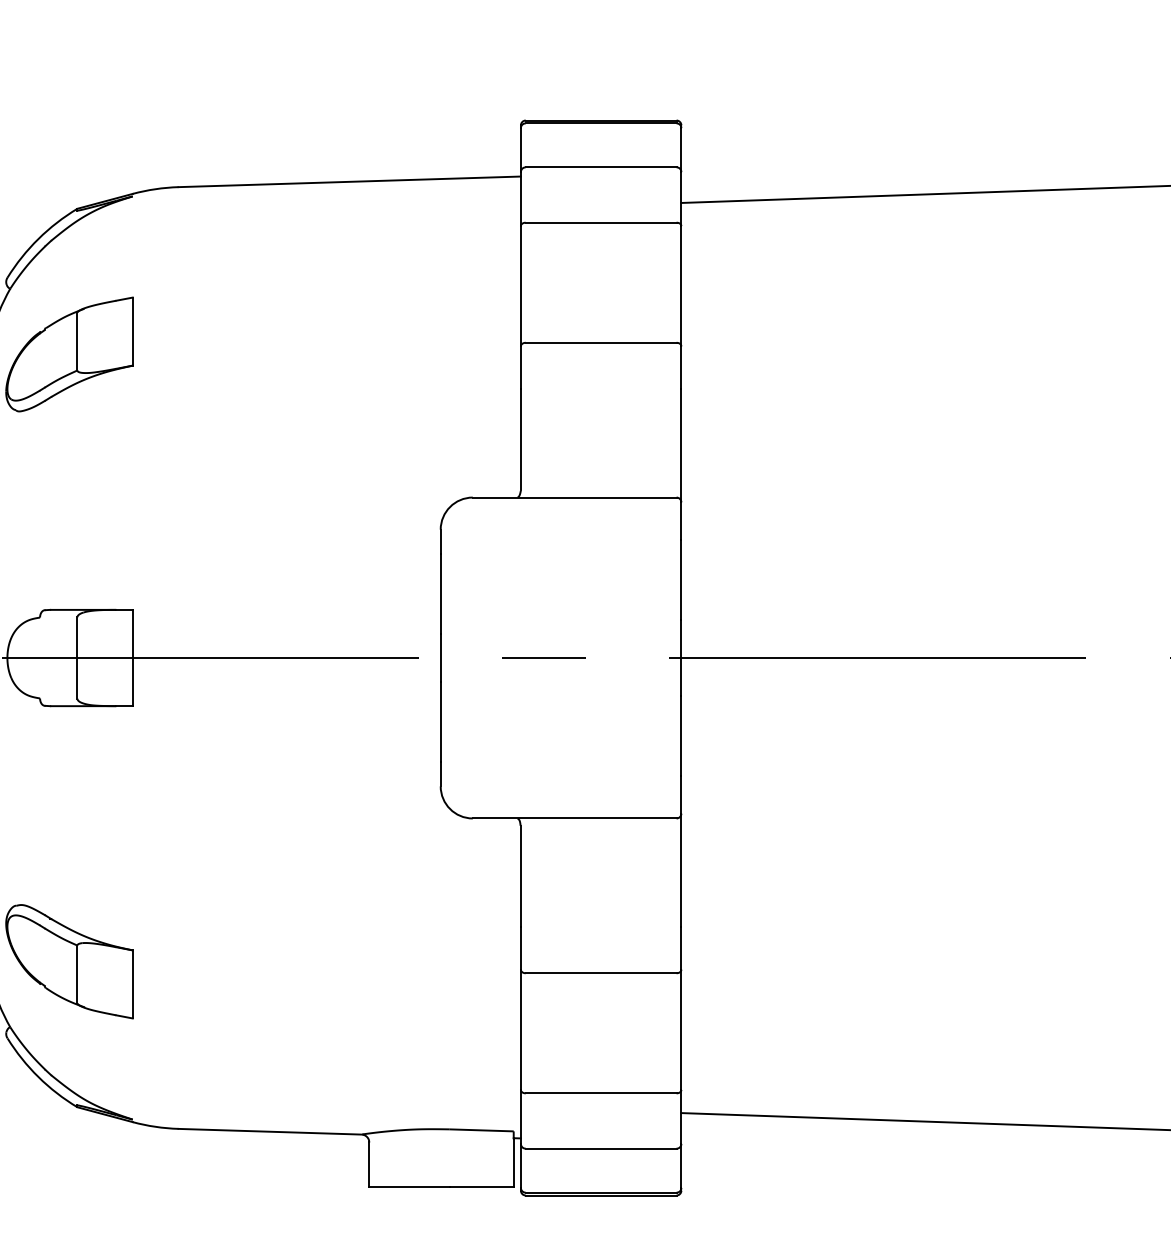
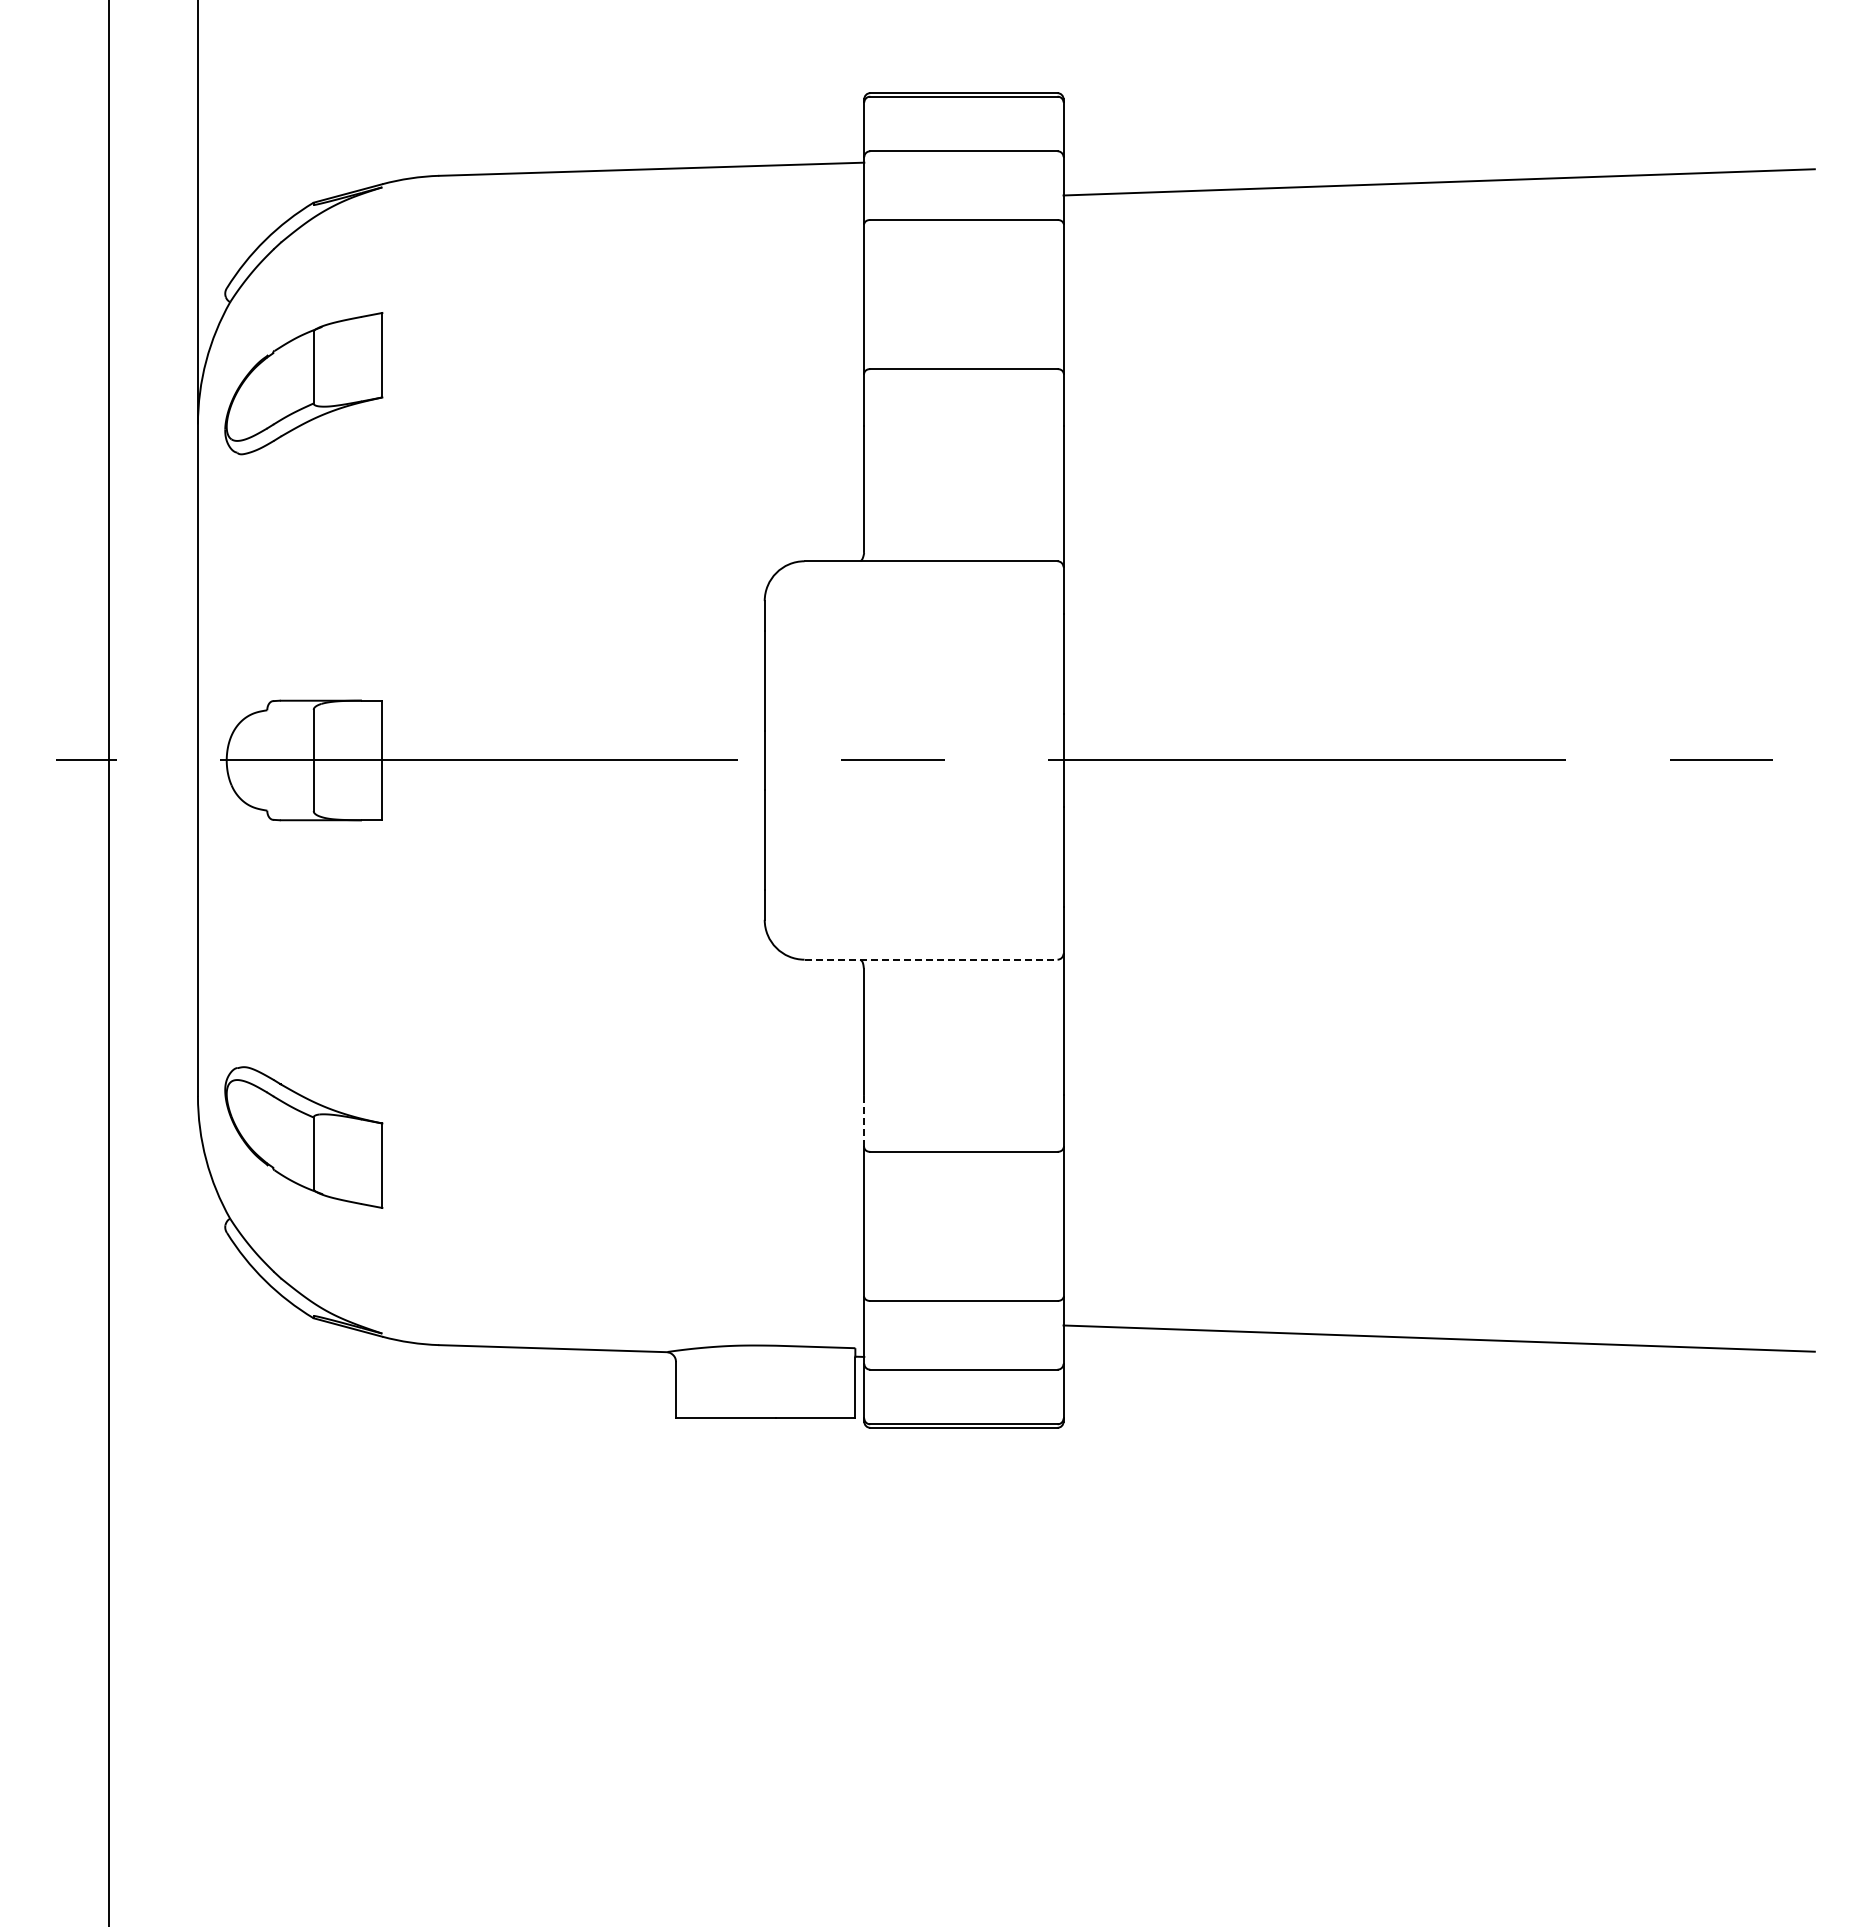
line: (575, 818) -> (931, 959), solid -> dashed
line: (521, 947) -> (864, 1120), solid -> dashed

